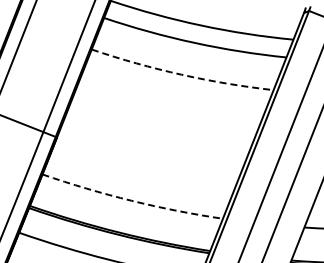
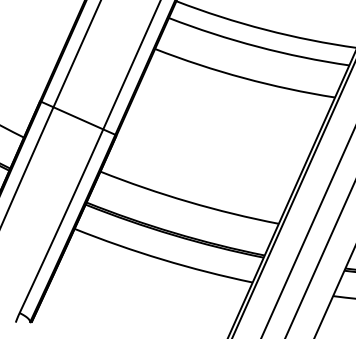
line: (181, 75) -> (243, 78), dashed -> solid
line: (131, 200) -> (188, 201), dashed -> solid

